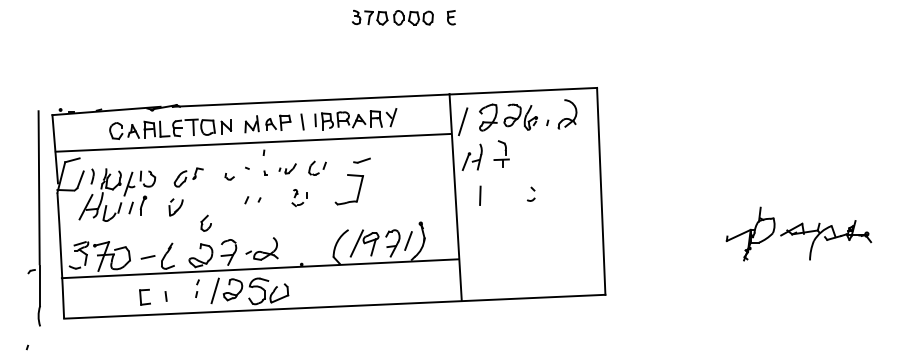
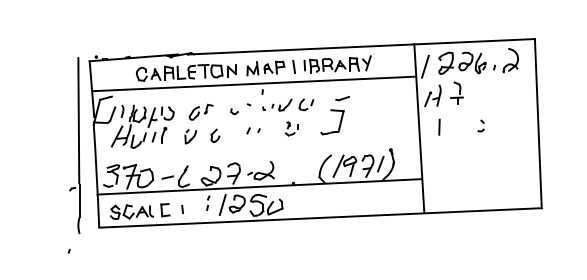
part: (287, 168) -> (281, 104), size x1.43
part: (205, 222) -> (214, 135), moved
part: (104, 299) -> (132, 212), added

